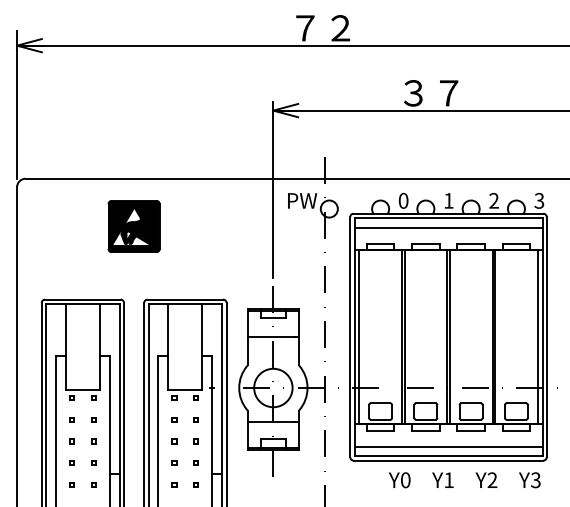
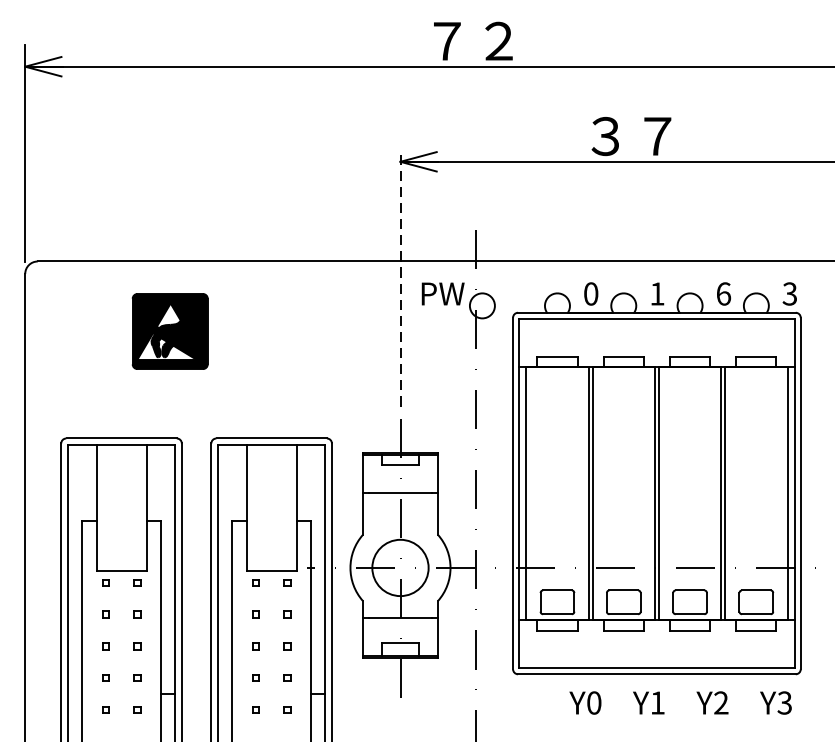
line: (273, 189) -> (400, 277), solid -> dashed
text: (494, 200) -> (724, 293), 2 -> 6
part: (133, 226) -> (169, 331), moved
line: (448, 227) -> (656, 332), removed
line: (448, 446) -> (656, 653), removed

